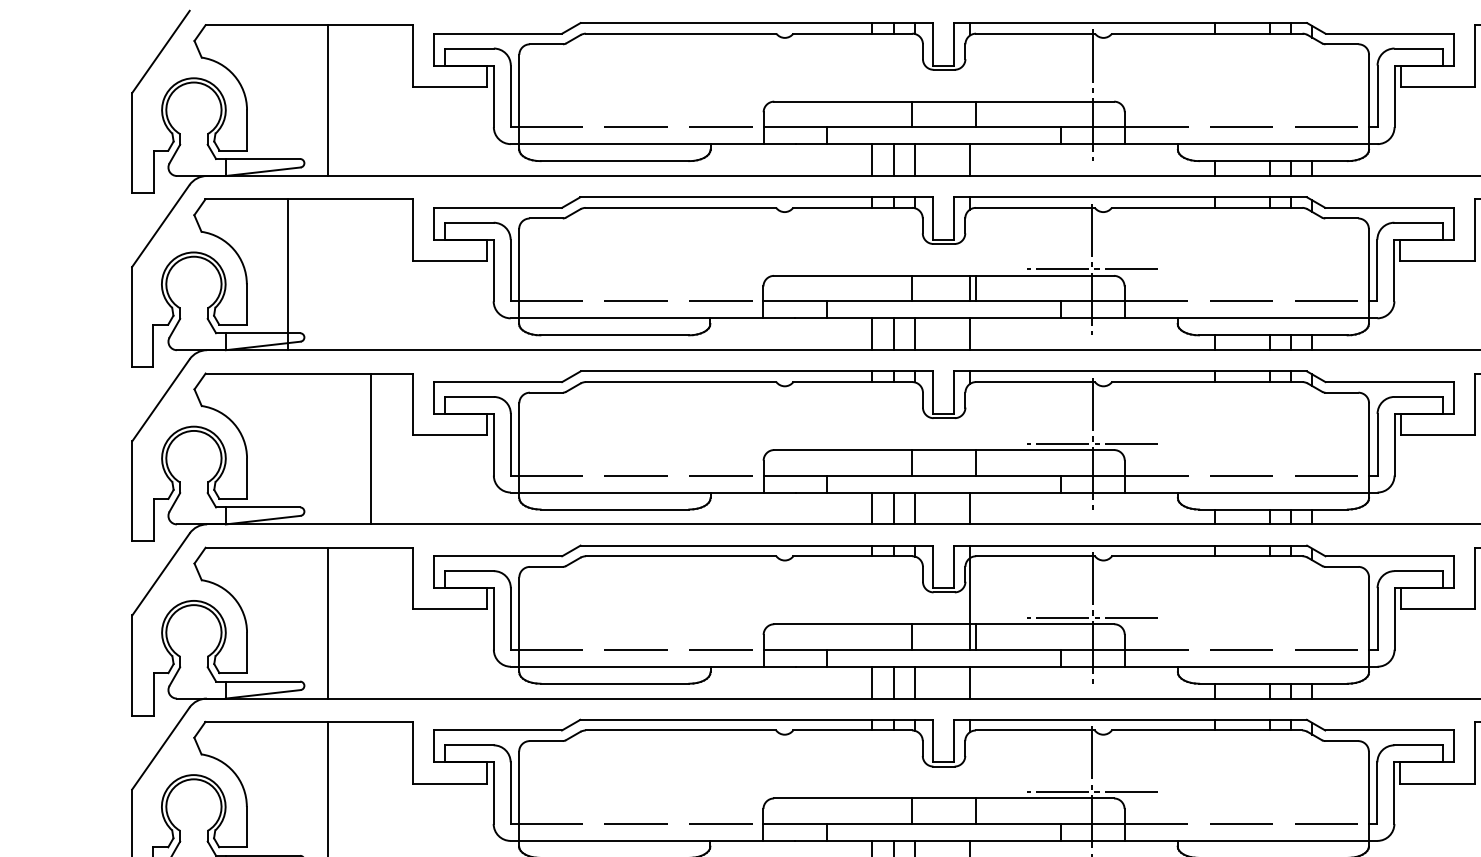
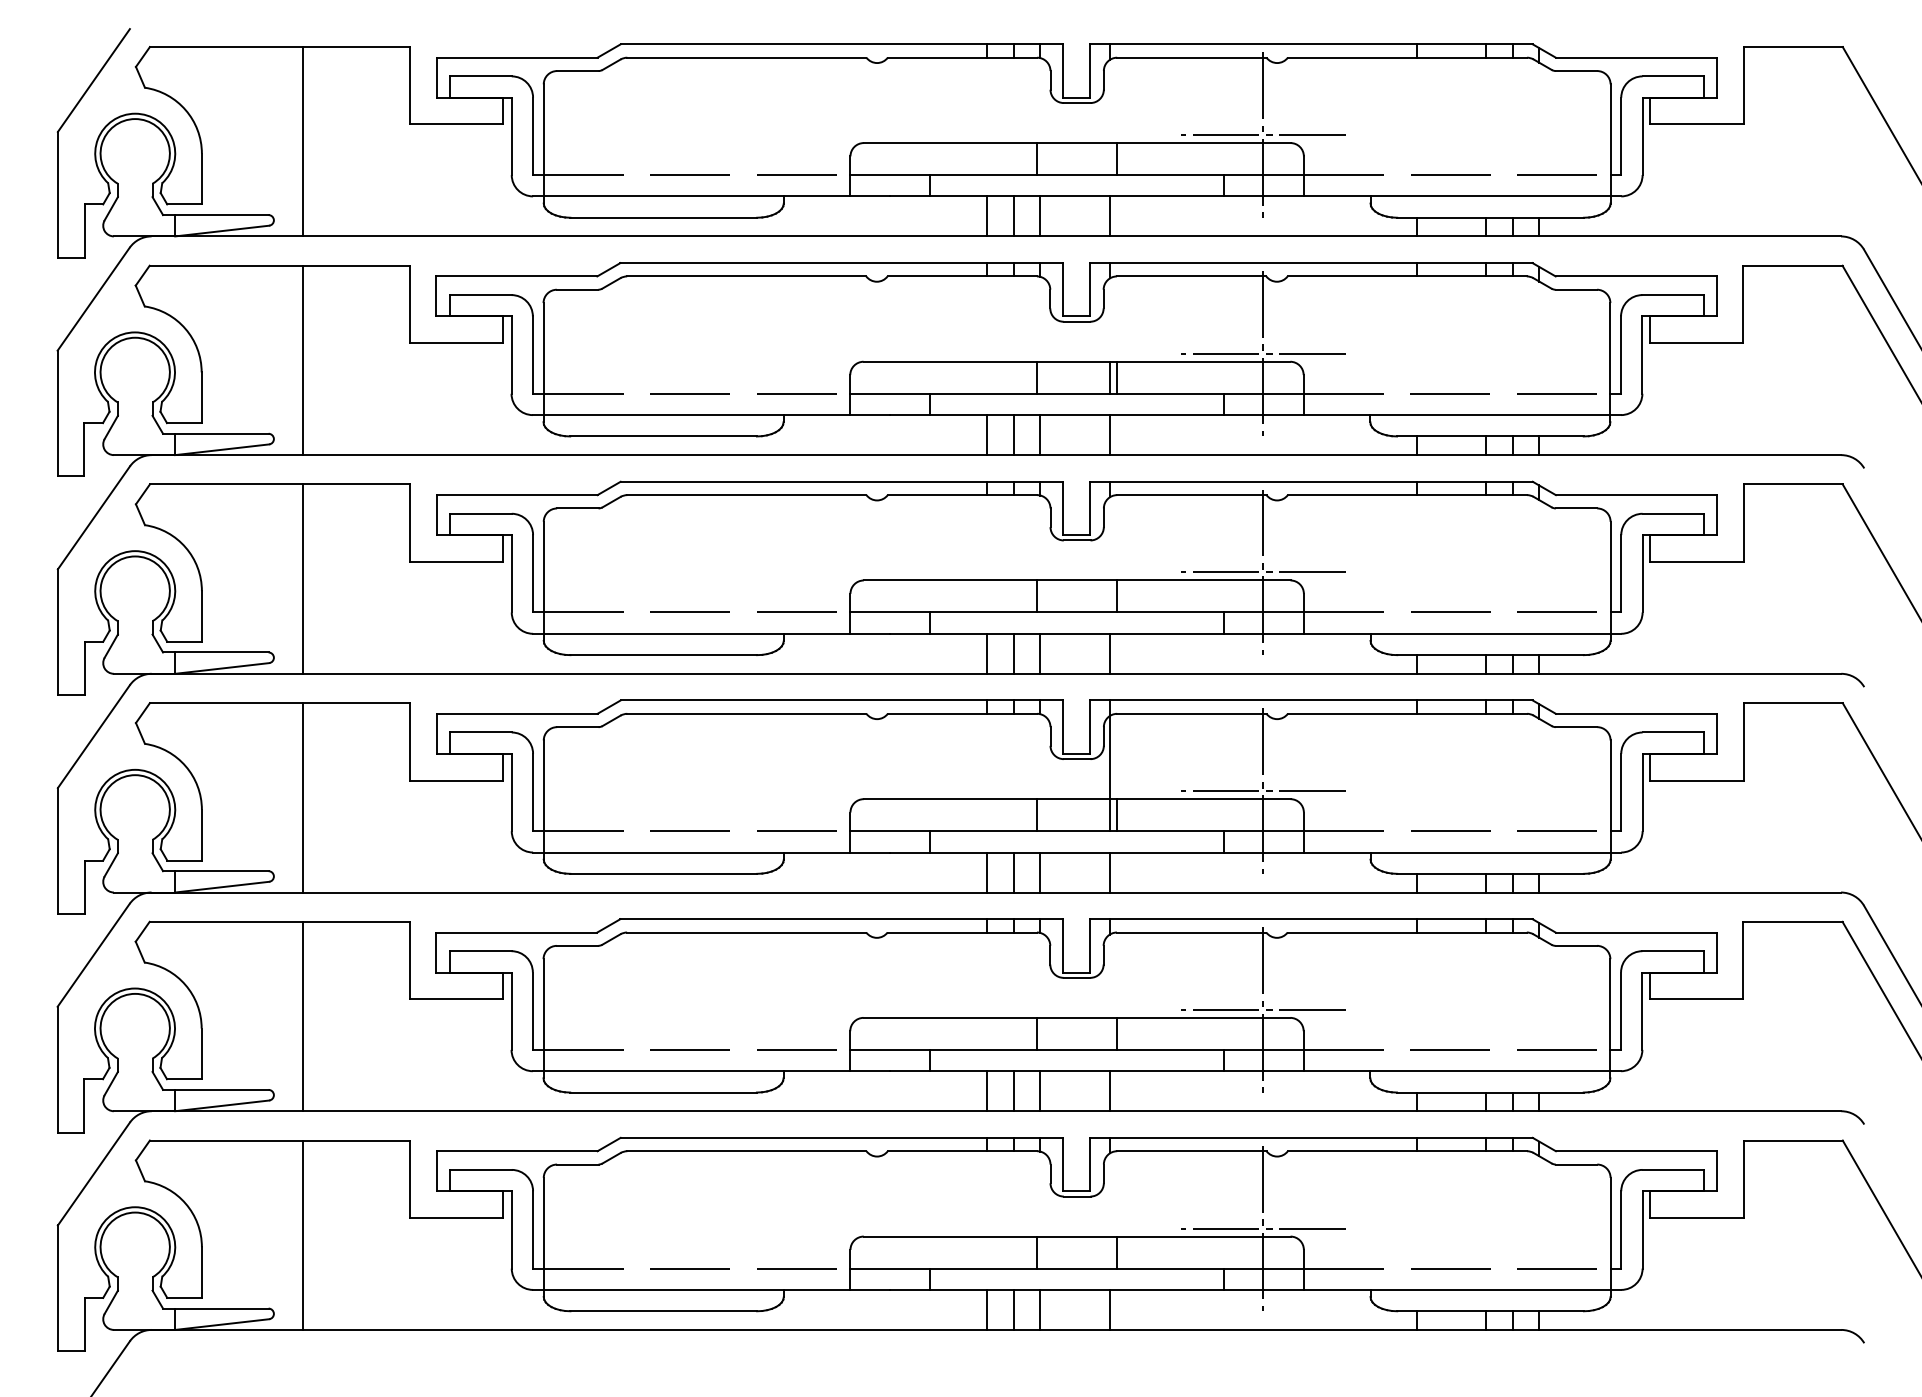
line: (1092, 95) -> (1263, 135), added
line: (288, 274) -> (303, 360), moved
line: (371, 448) -> (303, 578), moved

